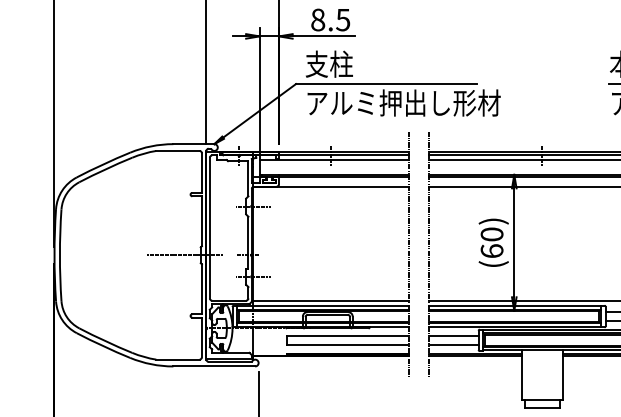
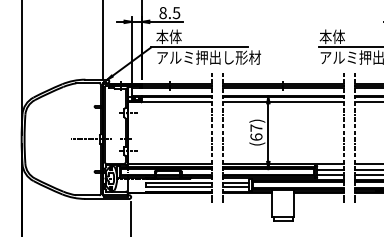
text: (328, 63) -> (168, 36), 支柱 -> 本体
text: (492, 233) -> (256, 127), (60) -> (67)

